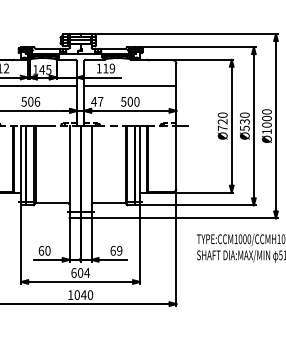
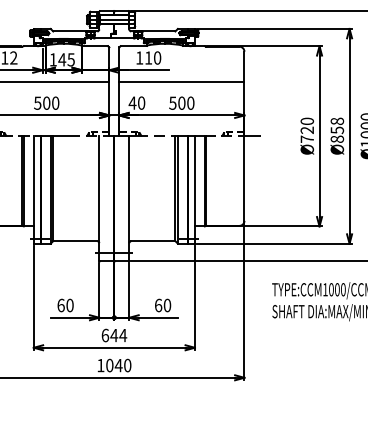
text: (112, 68) -> (157, 57), 119 -> 110
text: (37, 101) -> (55, 102), 506 -> 500
text: (100, 101) -> (141, 102), 47 -> 40
text: (244, 121) -> (336, 129), Ø530 -> Ø858
text: (119, 250) -> (167, 305), 69 -> 60
text: (80, 272) -> (114, 334), 604 -> 644

